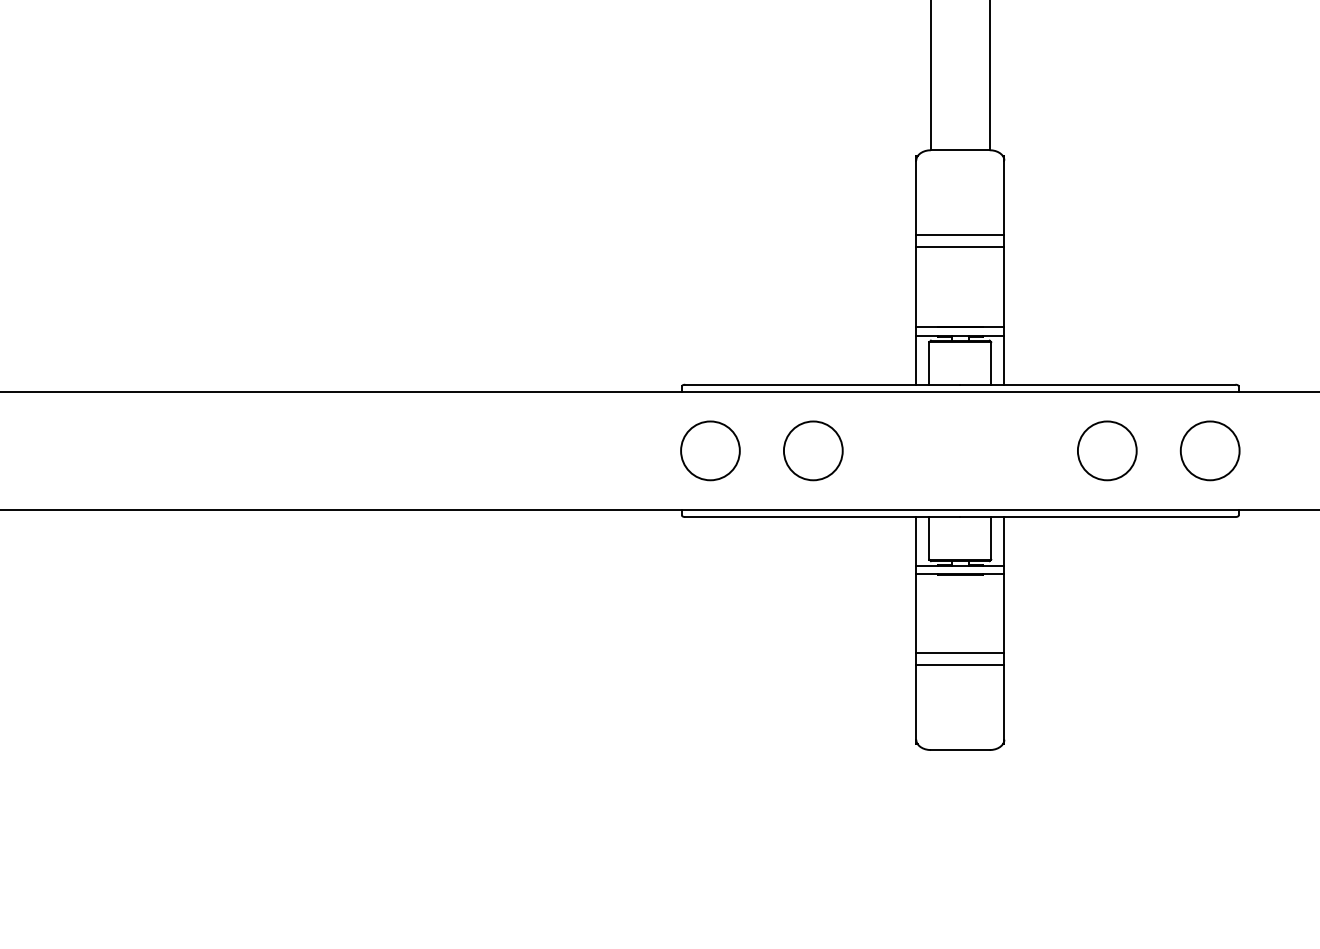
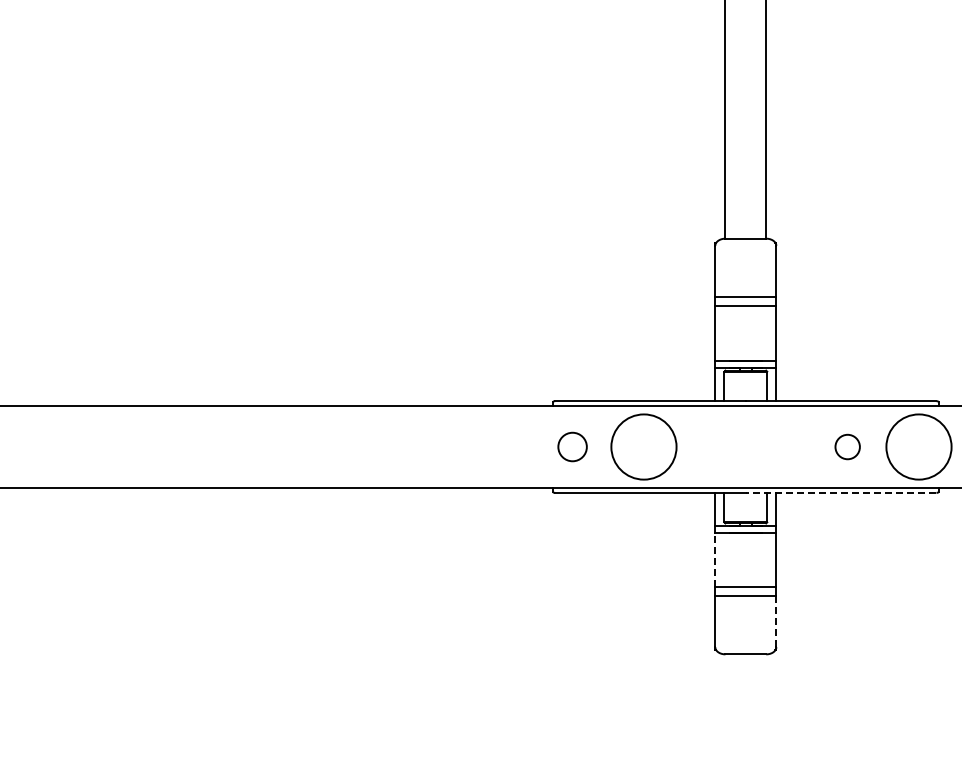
circle: (710, 450) -> (572, 446), size x0.7
circle: (812, 450) -> (643, 446), size x1.6
circle: (1107, 450) -> (847, 446), size x0.6
circle: (1209, 450) -> (918, 446), size x1.6
line: (1096, 516) -> (840, 492), solid -> dashed
line: (916, 613) -> (715, 559), solid -> dashed
line: (1004, 702) -> (776, 621), solid -> dashed

